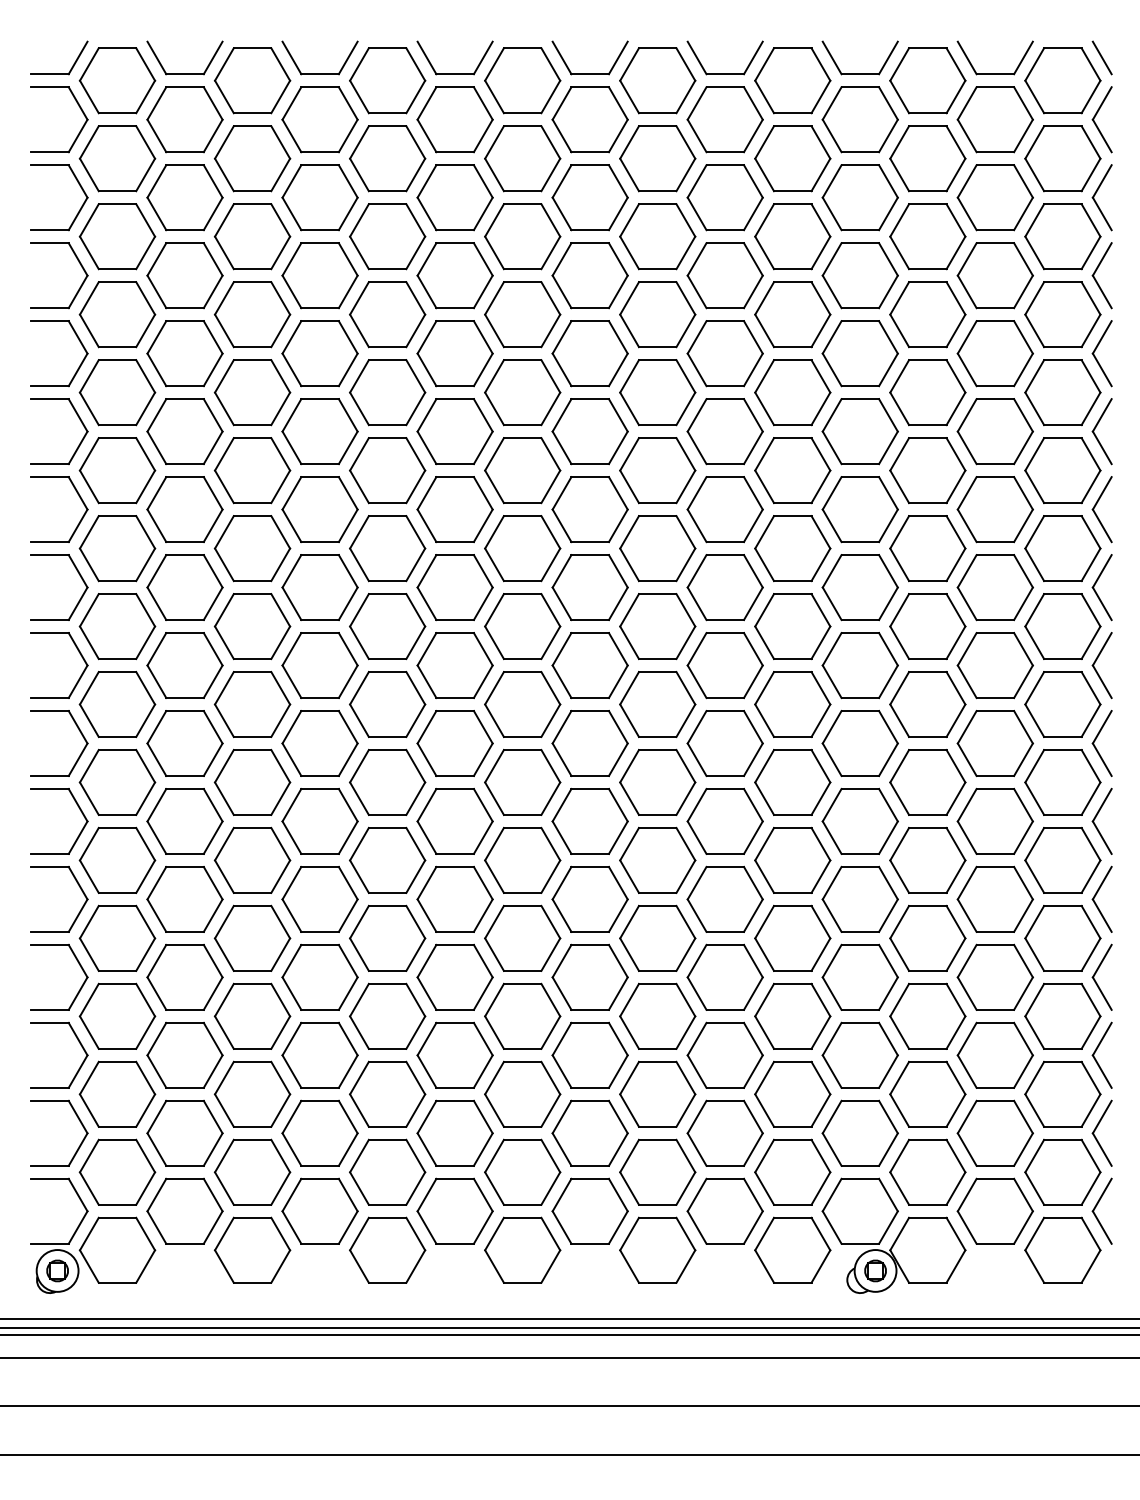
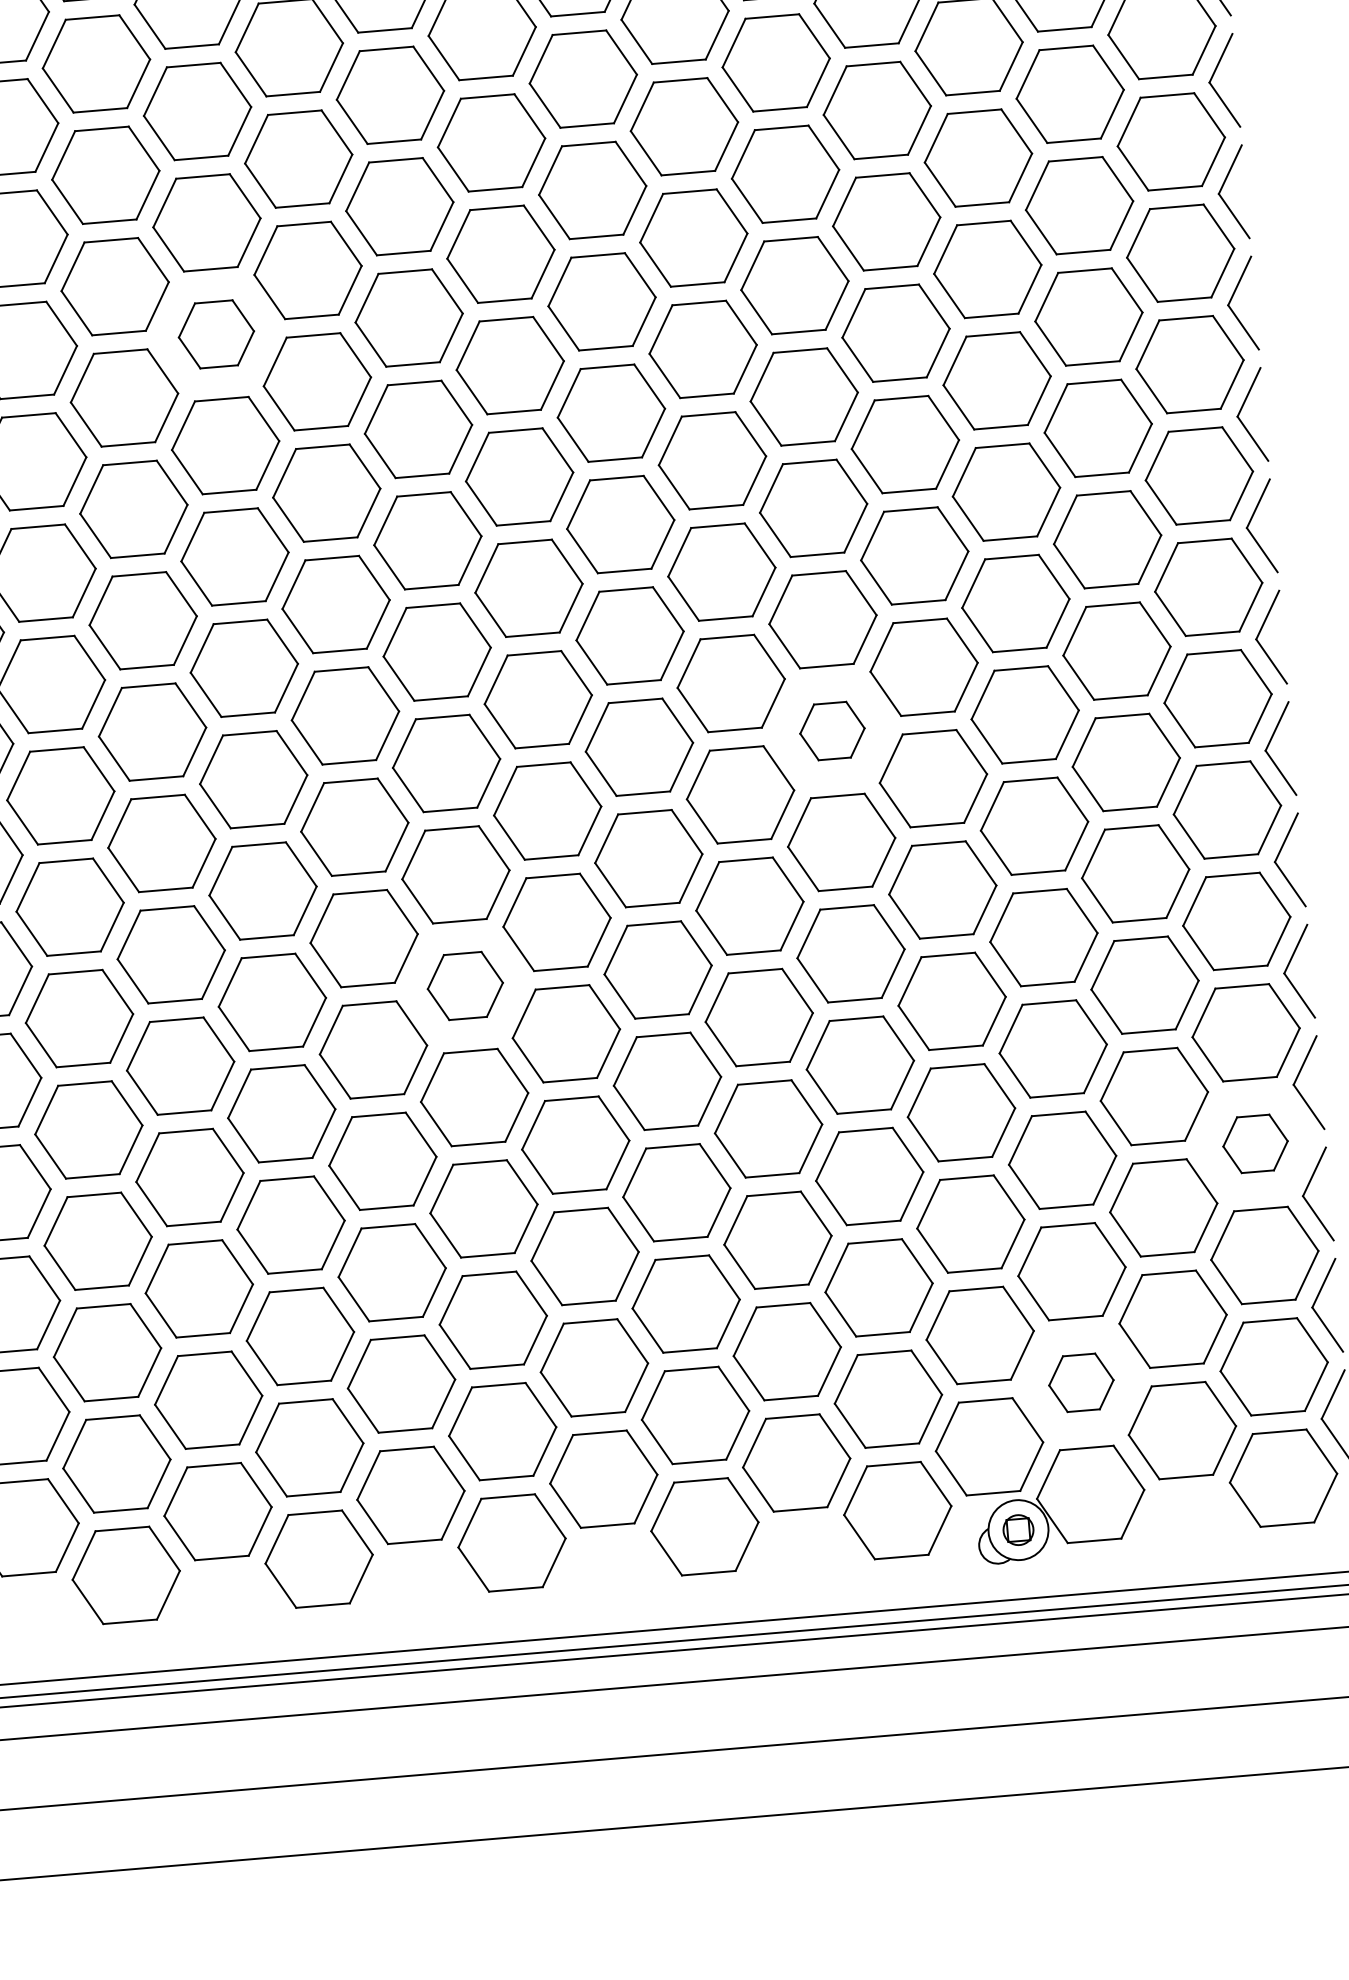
part: (387, 392) -> (216, 334), size x0.7
part: (792, 704) -> (831, 731), size x0.6
part: (522, 859) -> (464, 984), size x0.7
part: (1062, 1015) -> (1254, 1142), size x0.6
part: (927, 1171) -> (1080, 1381), size x0.6

